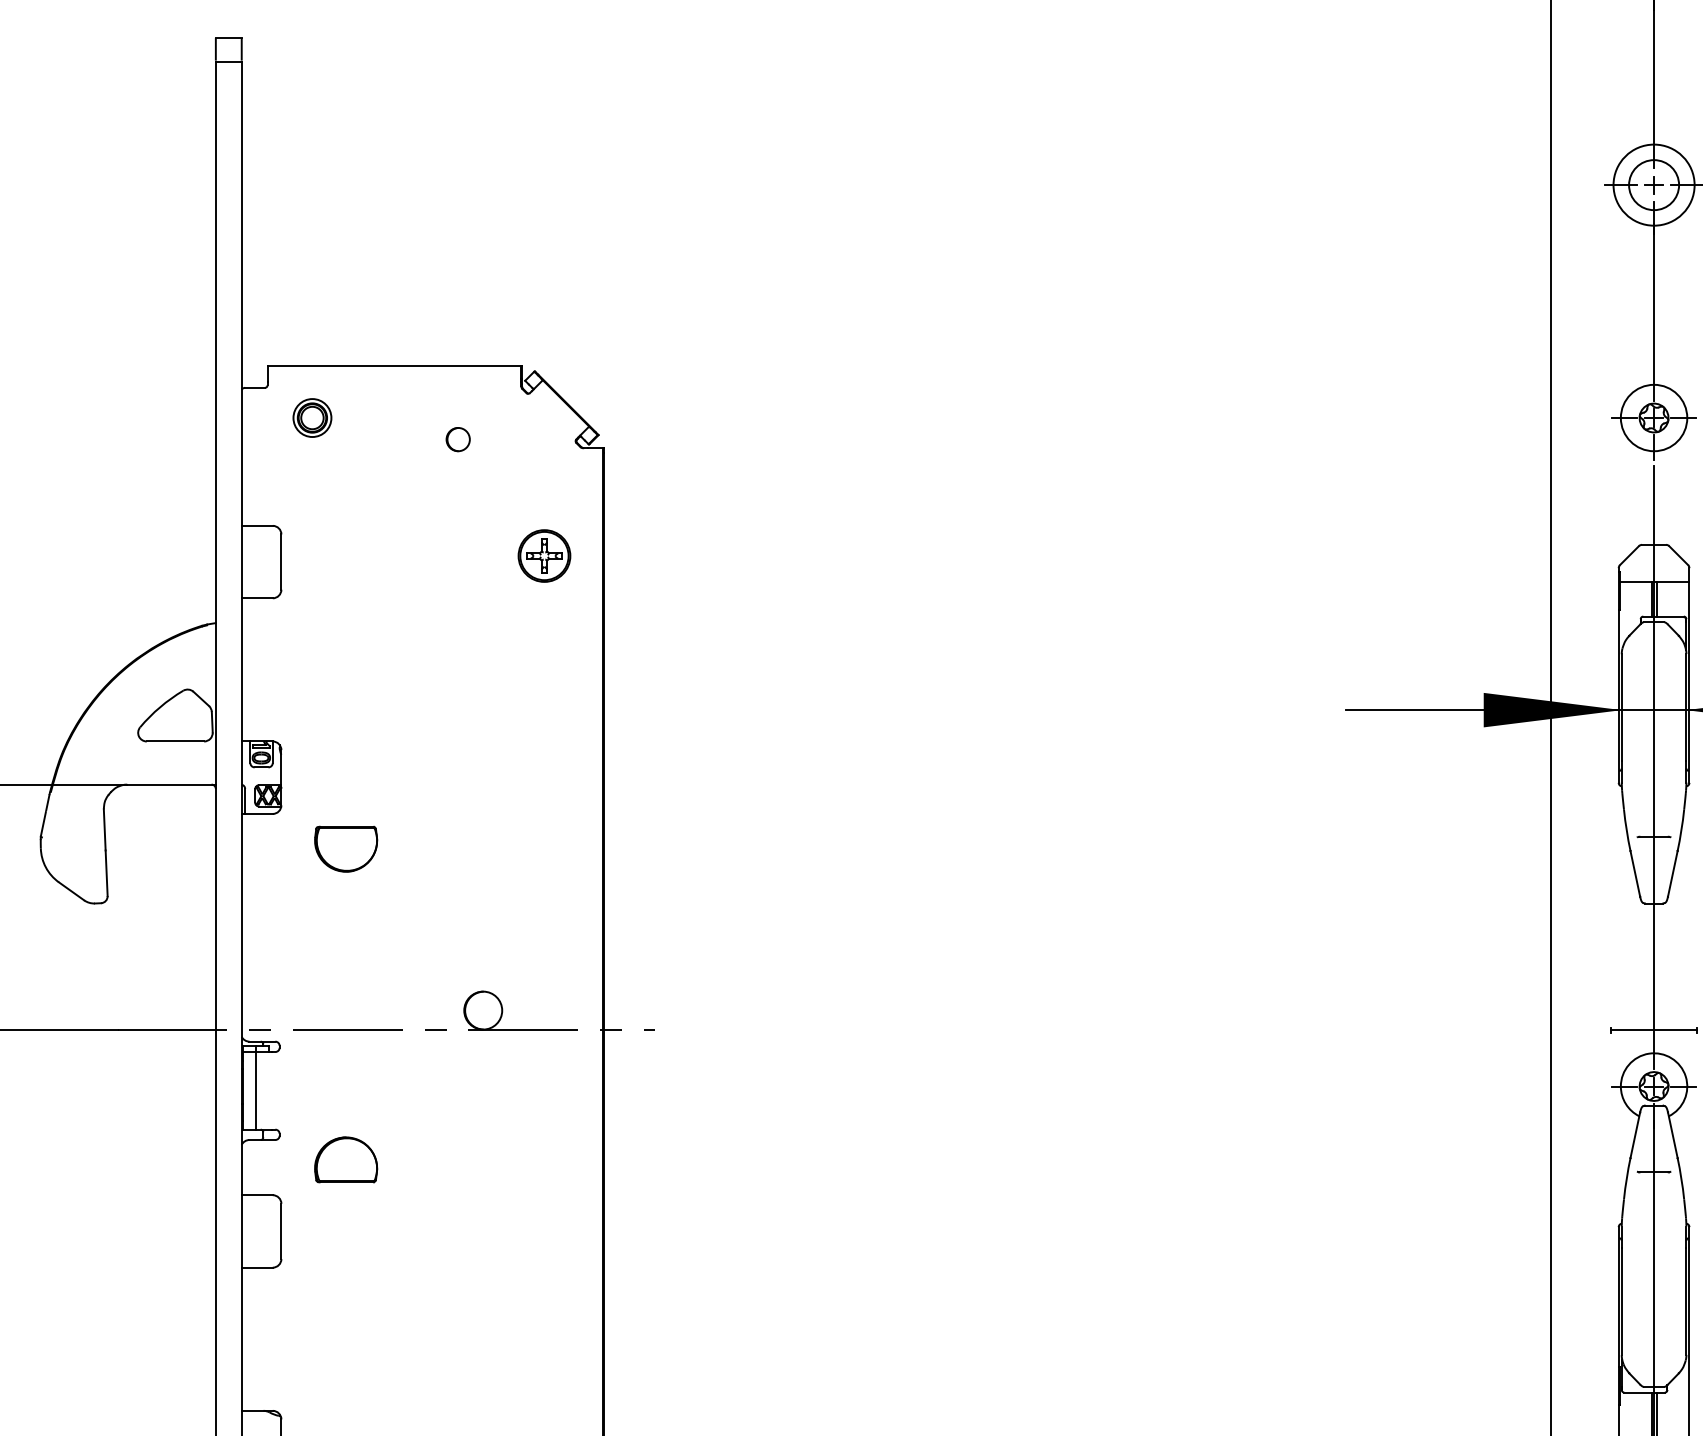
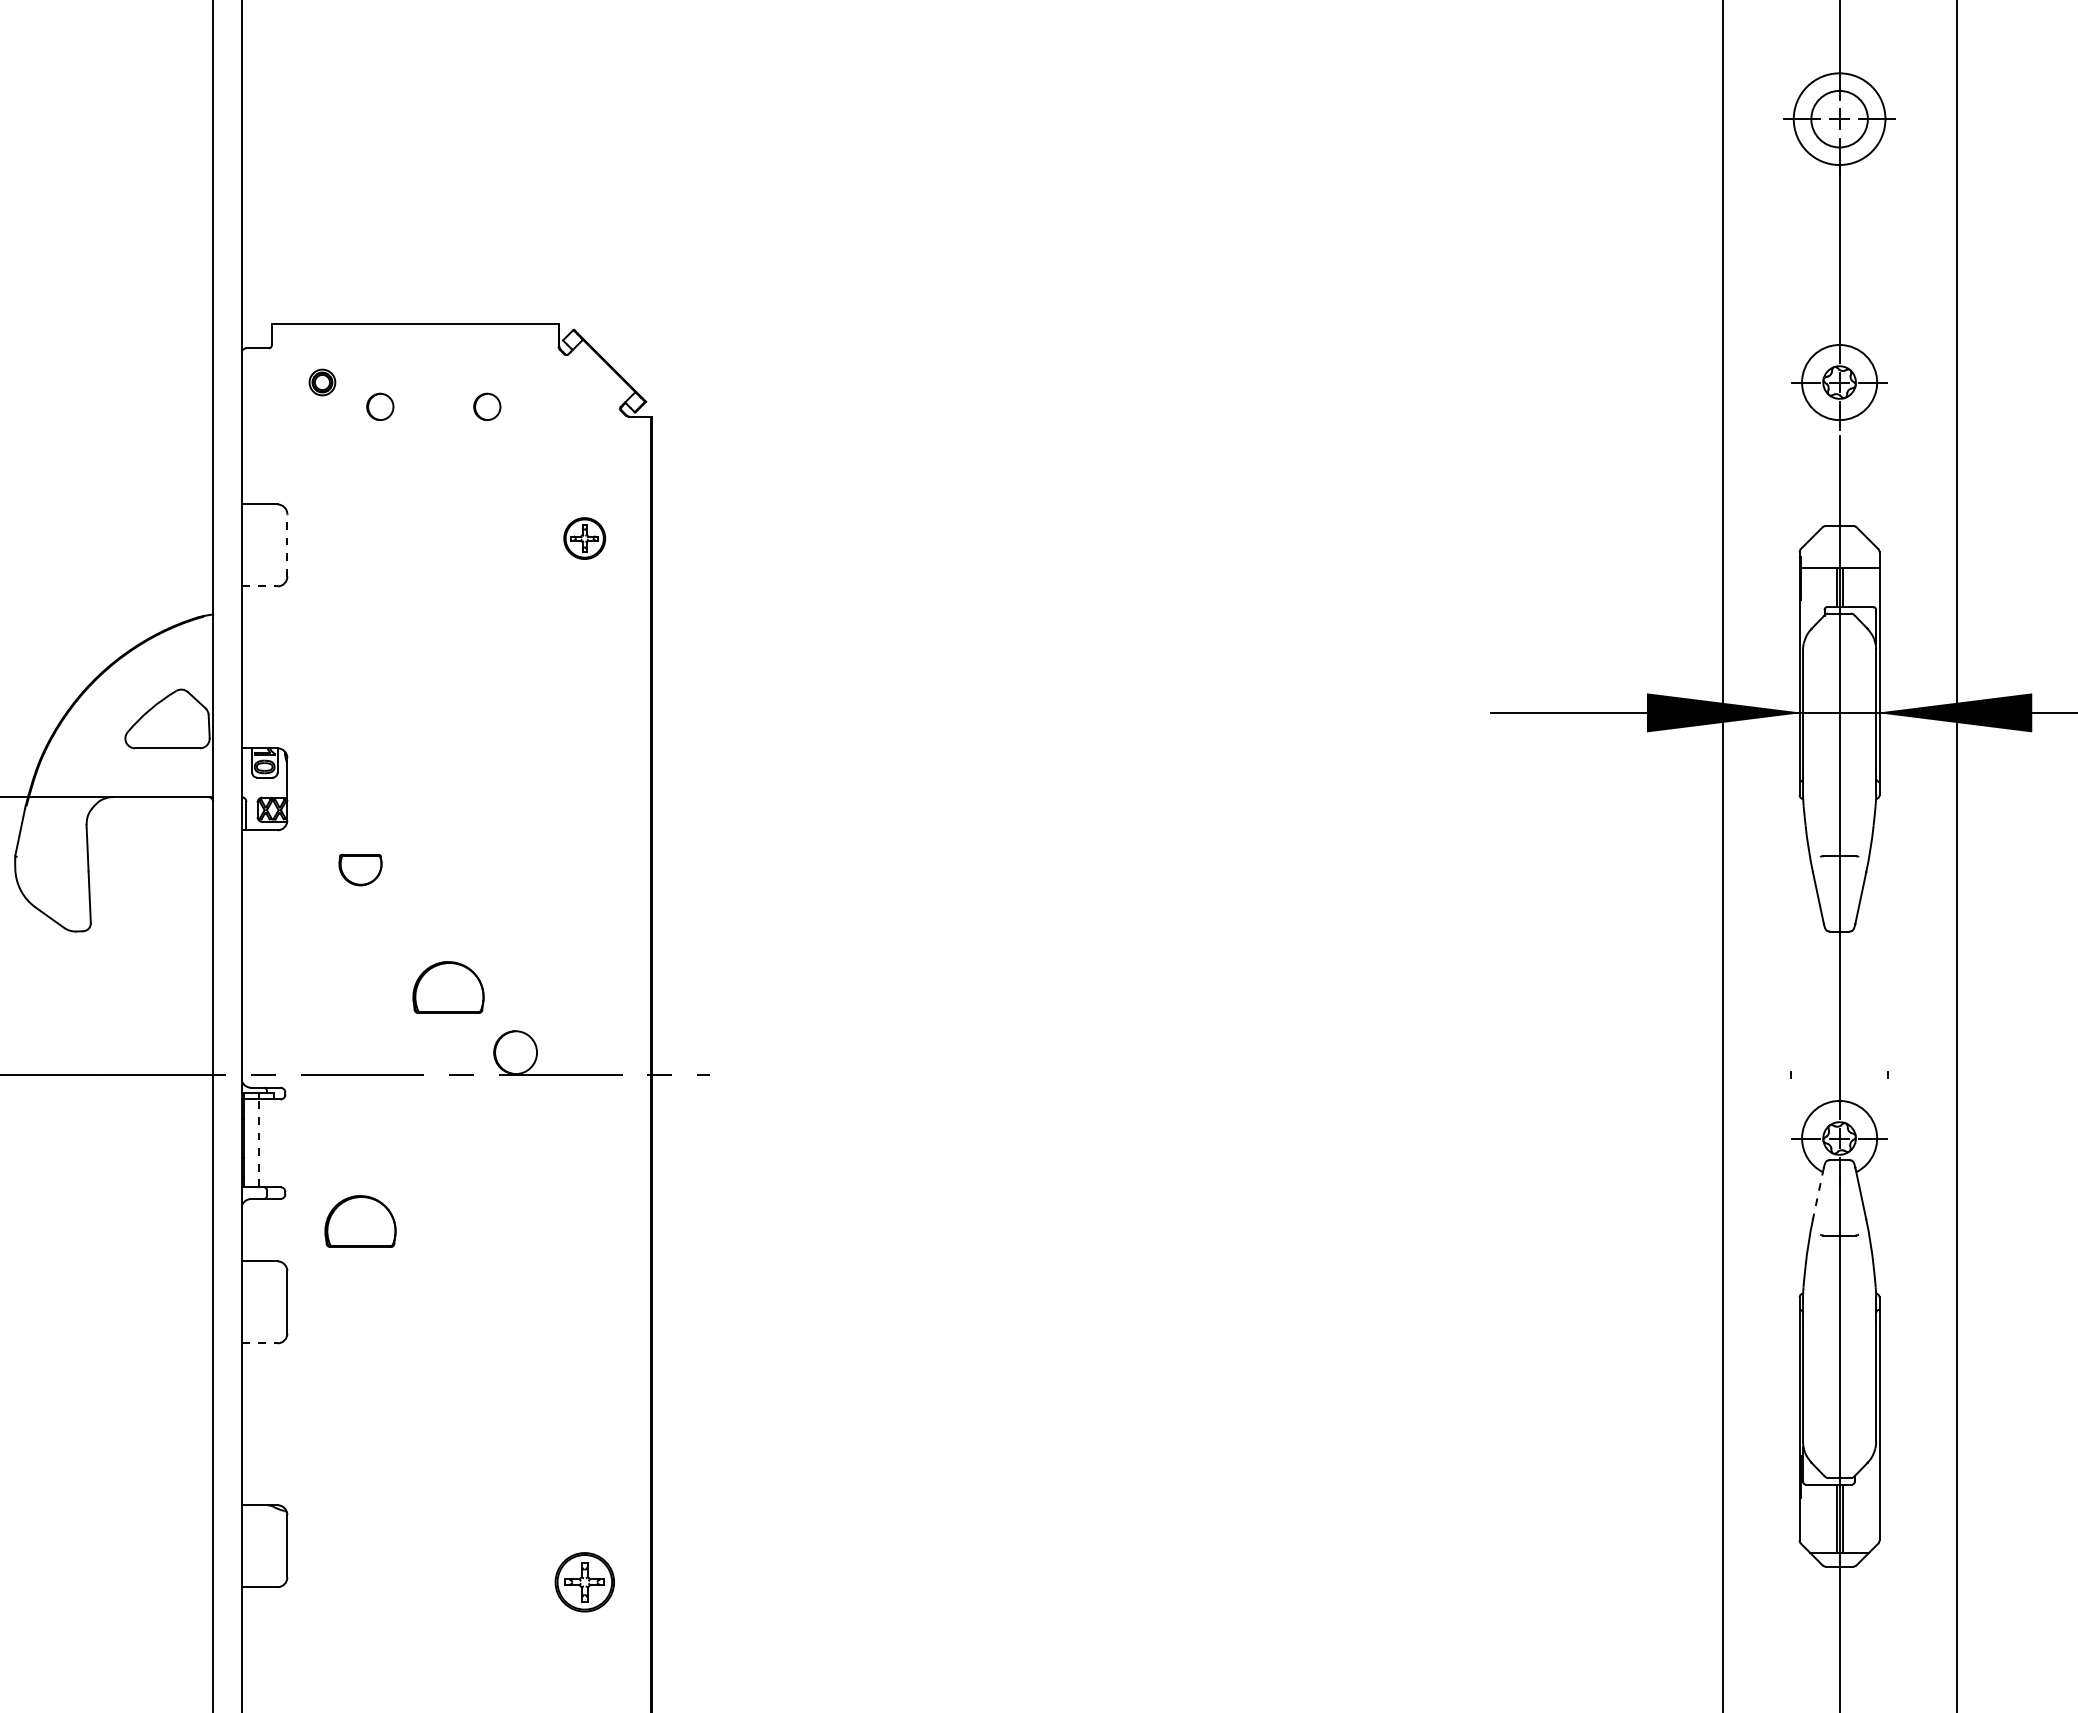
part: (312, 417) -> (322, 382), size x0.6
circle: (363, 439) -> (380, 406), added
part: (544, 555) -> (584, 538), size x0.7
line: (281, 561) -> (287, 544), solid -> dashed
line: (257, 598) -> (260, 586), solid -> dashed
part: (346, 848) -> (360, 869), size x0.6
part: (423, 952) -> (448, 987), added
line: (1653, 1030) -> (1839, 1075), removed
line: (256, 1090) -> (259, 1143), solid -> dashed
line: (1635, 1136) -> (1818, 1194), solid -> dashed
line: (257, 1267) -> (260, 1343), solid -> dashed

